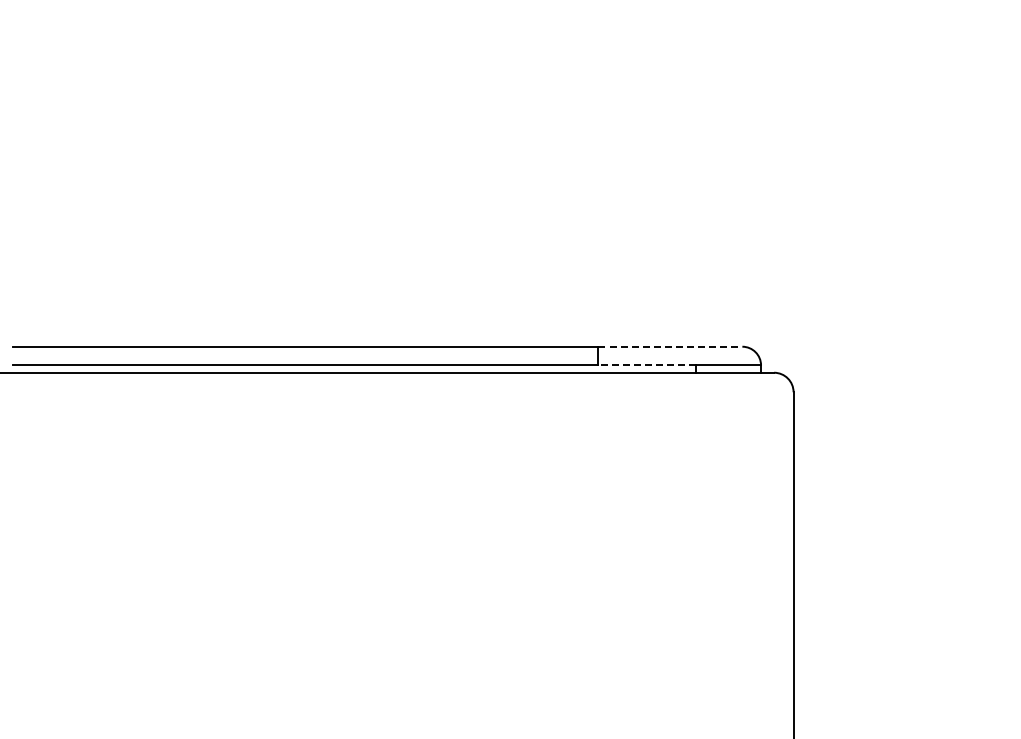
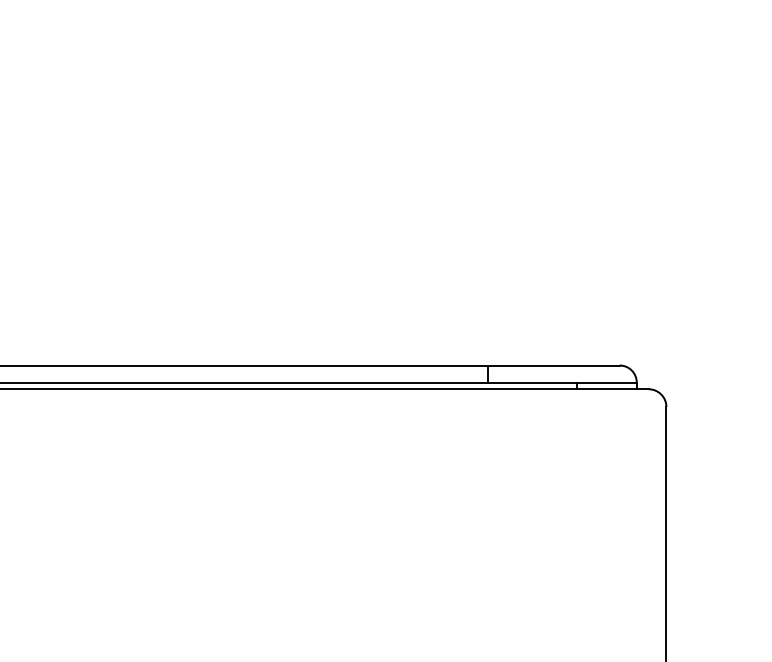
line: (670, 346) -> (554, 365), dashed -> solid
line: (647, 365) -> (533, 382), dashed -> solid

